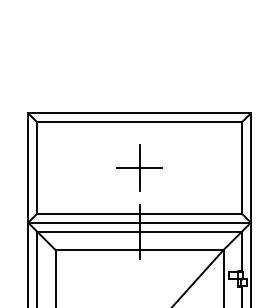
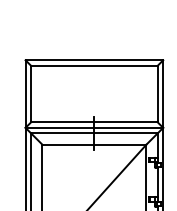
part: (138, 167) -> (93, 93), removed

